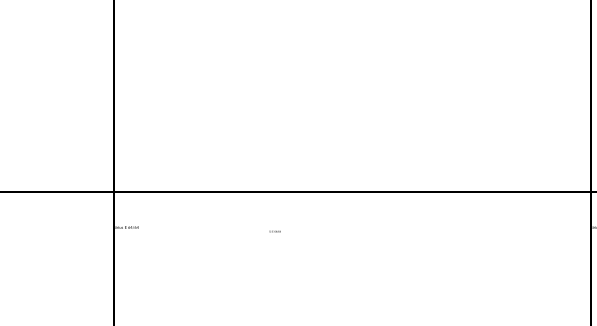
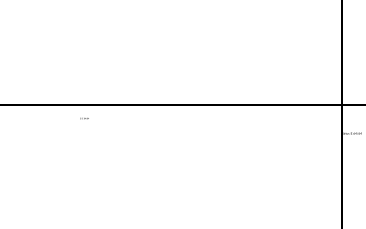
text: (274, 231) -> (84, 118), moved

